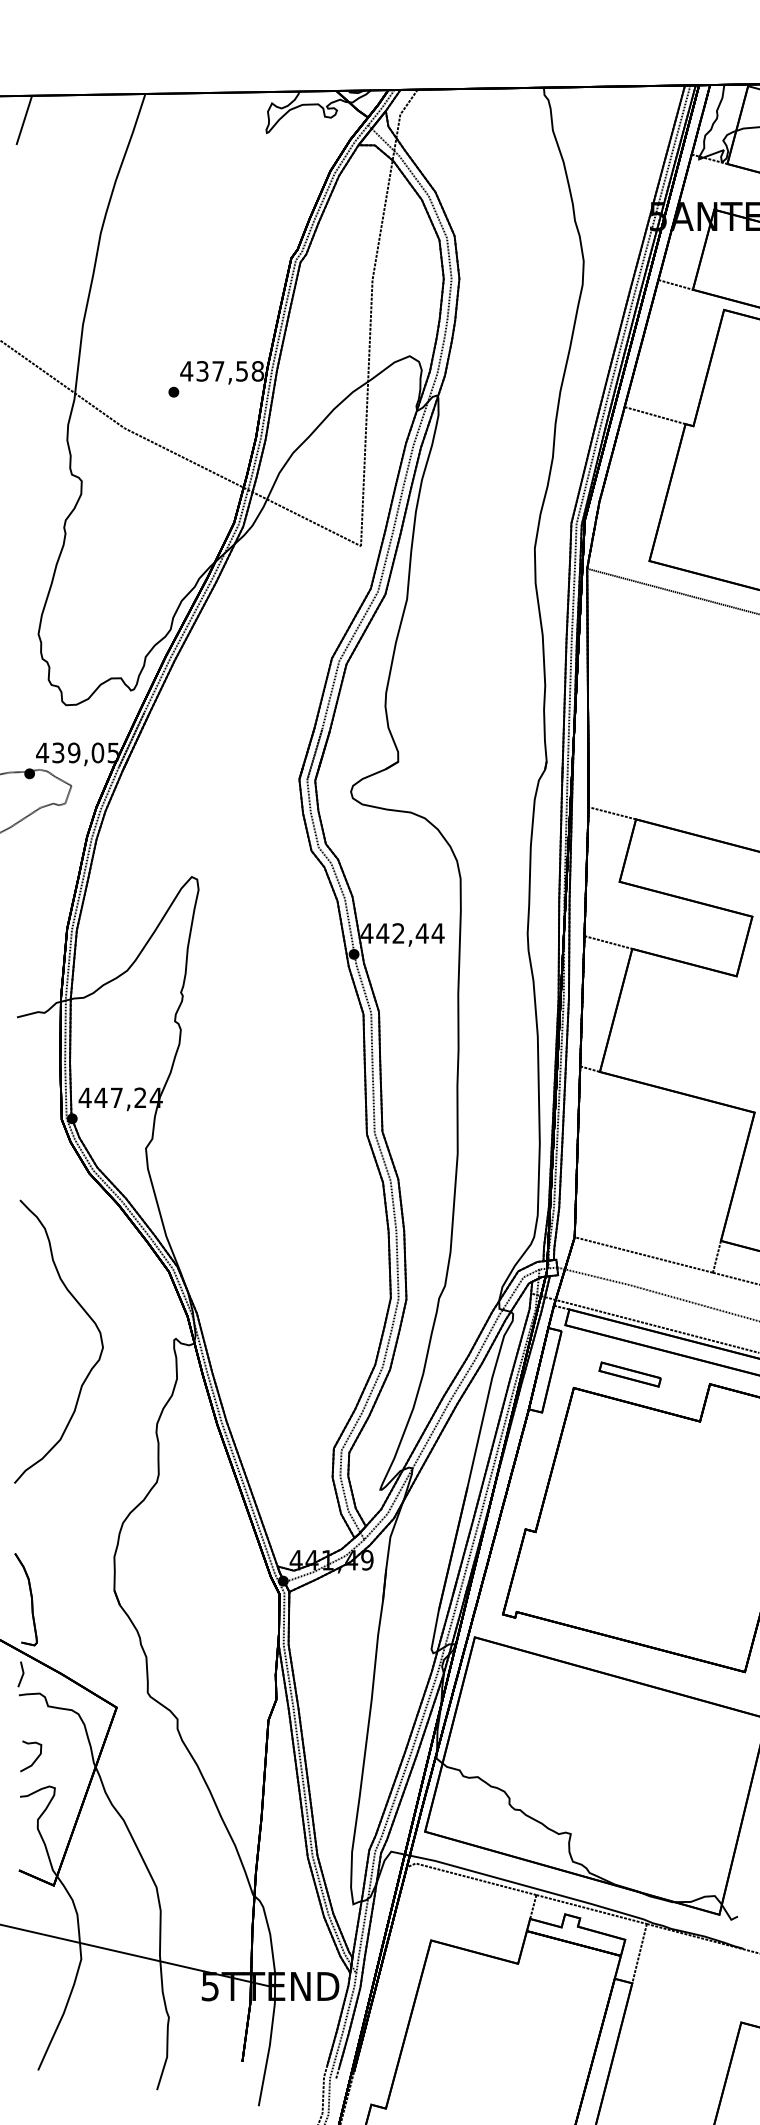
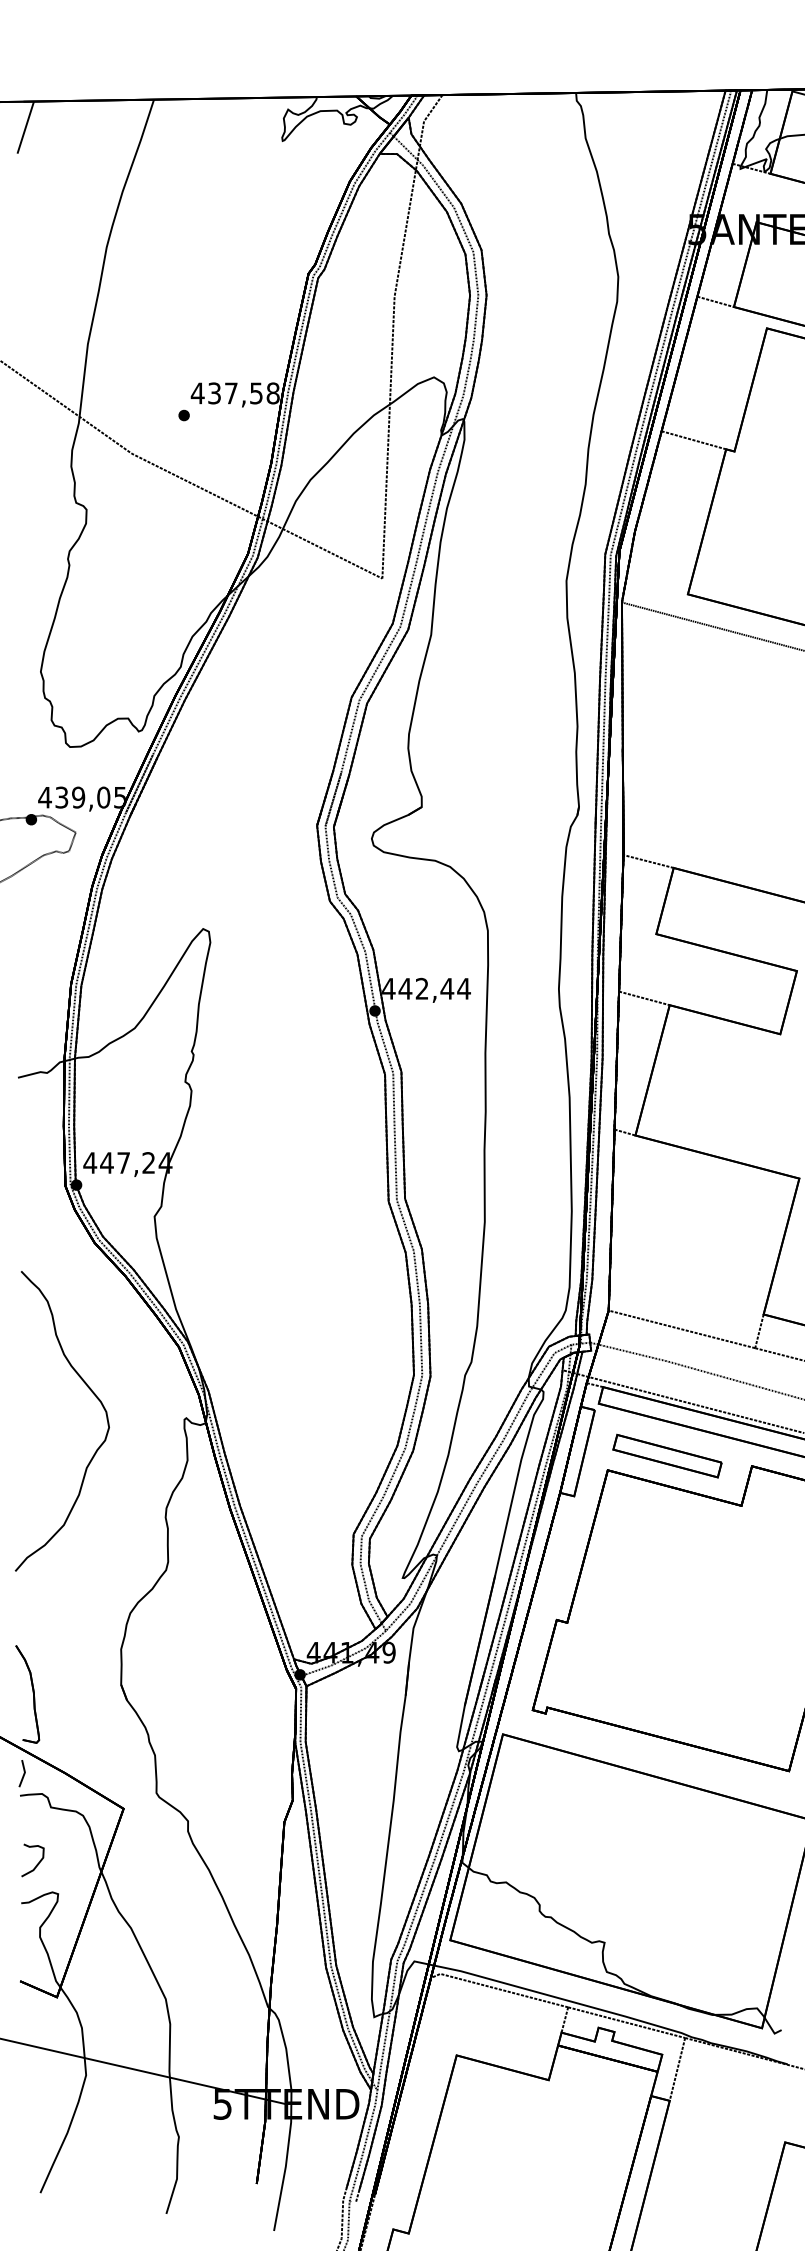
part: (630, 1374) -> (667, 1455), size x1.67

